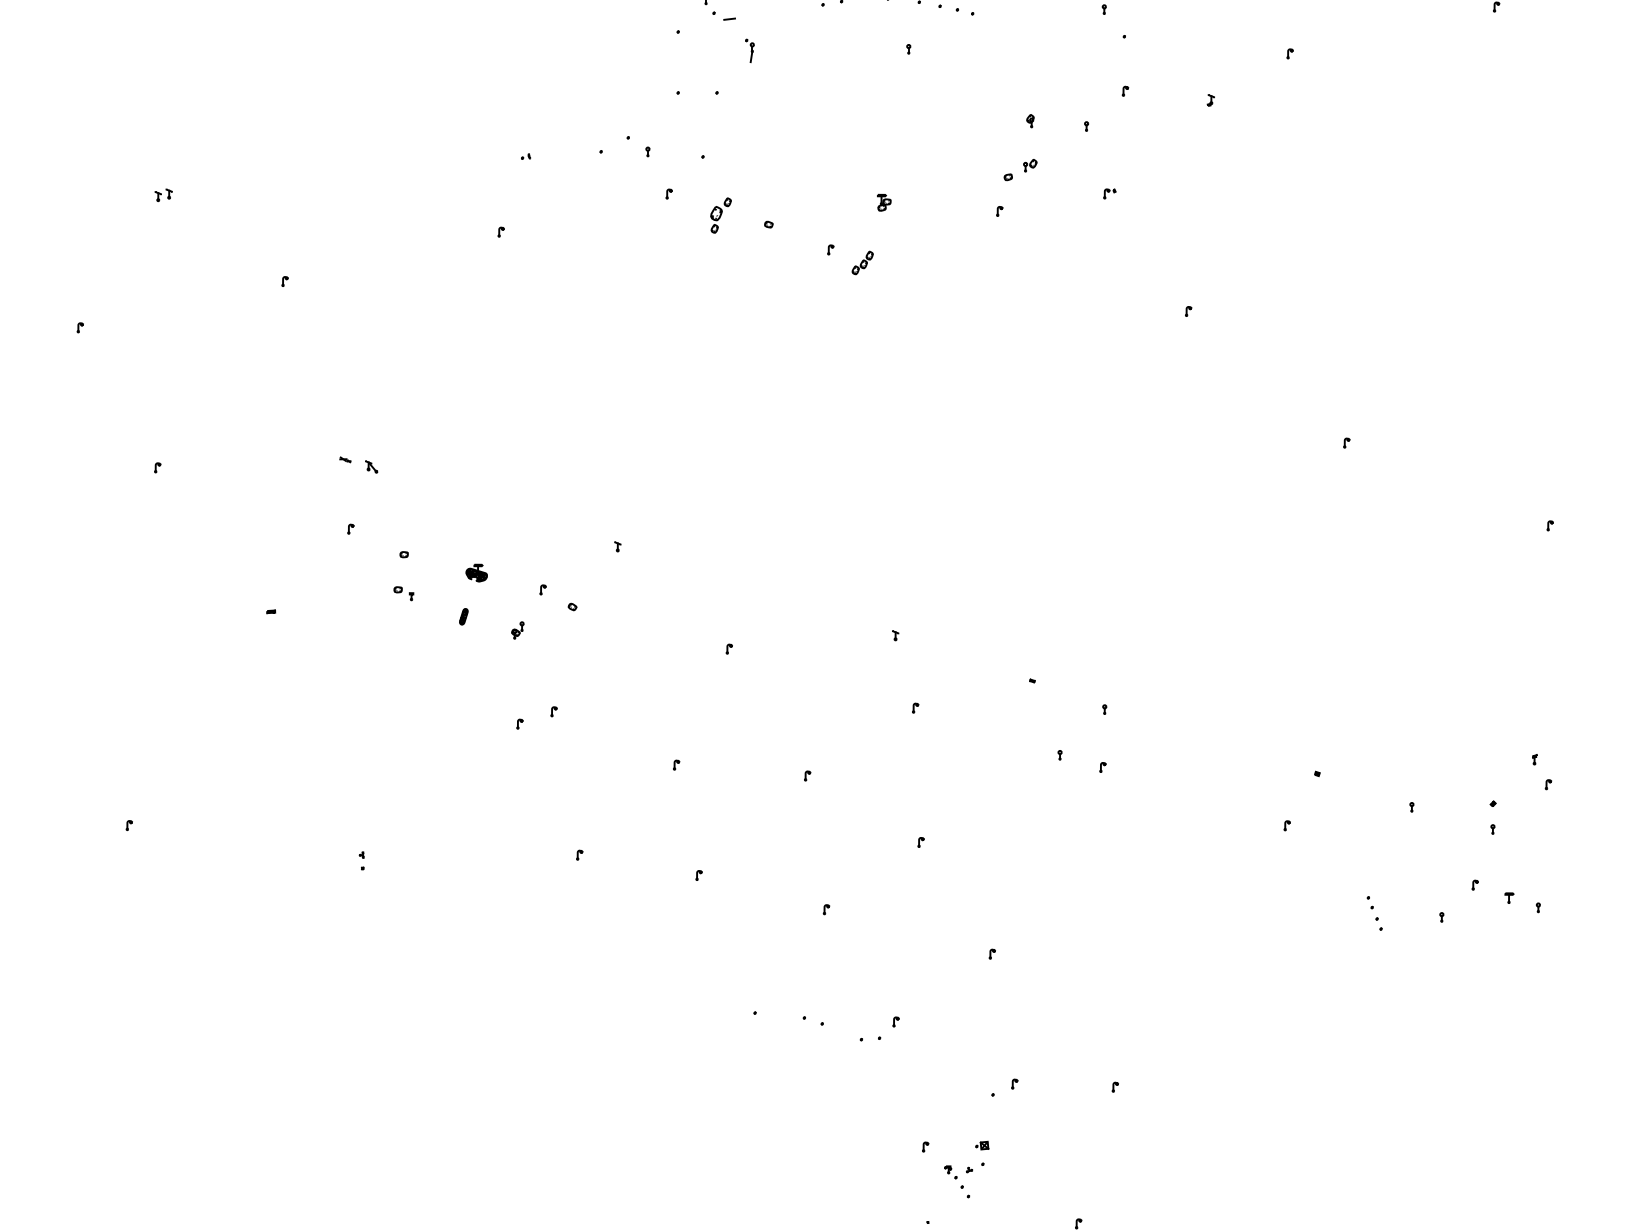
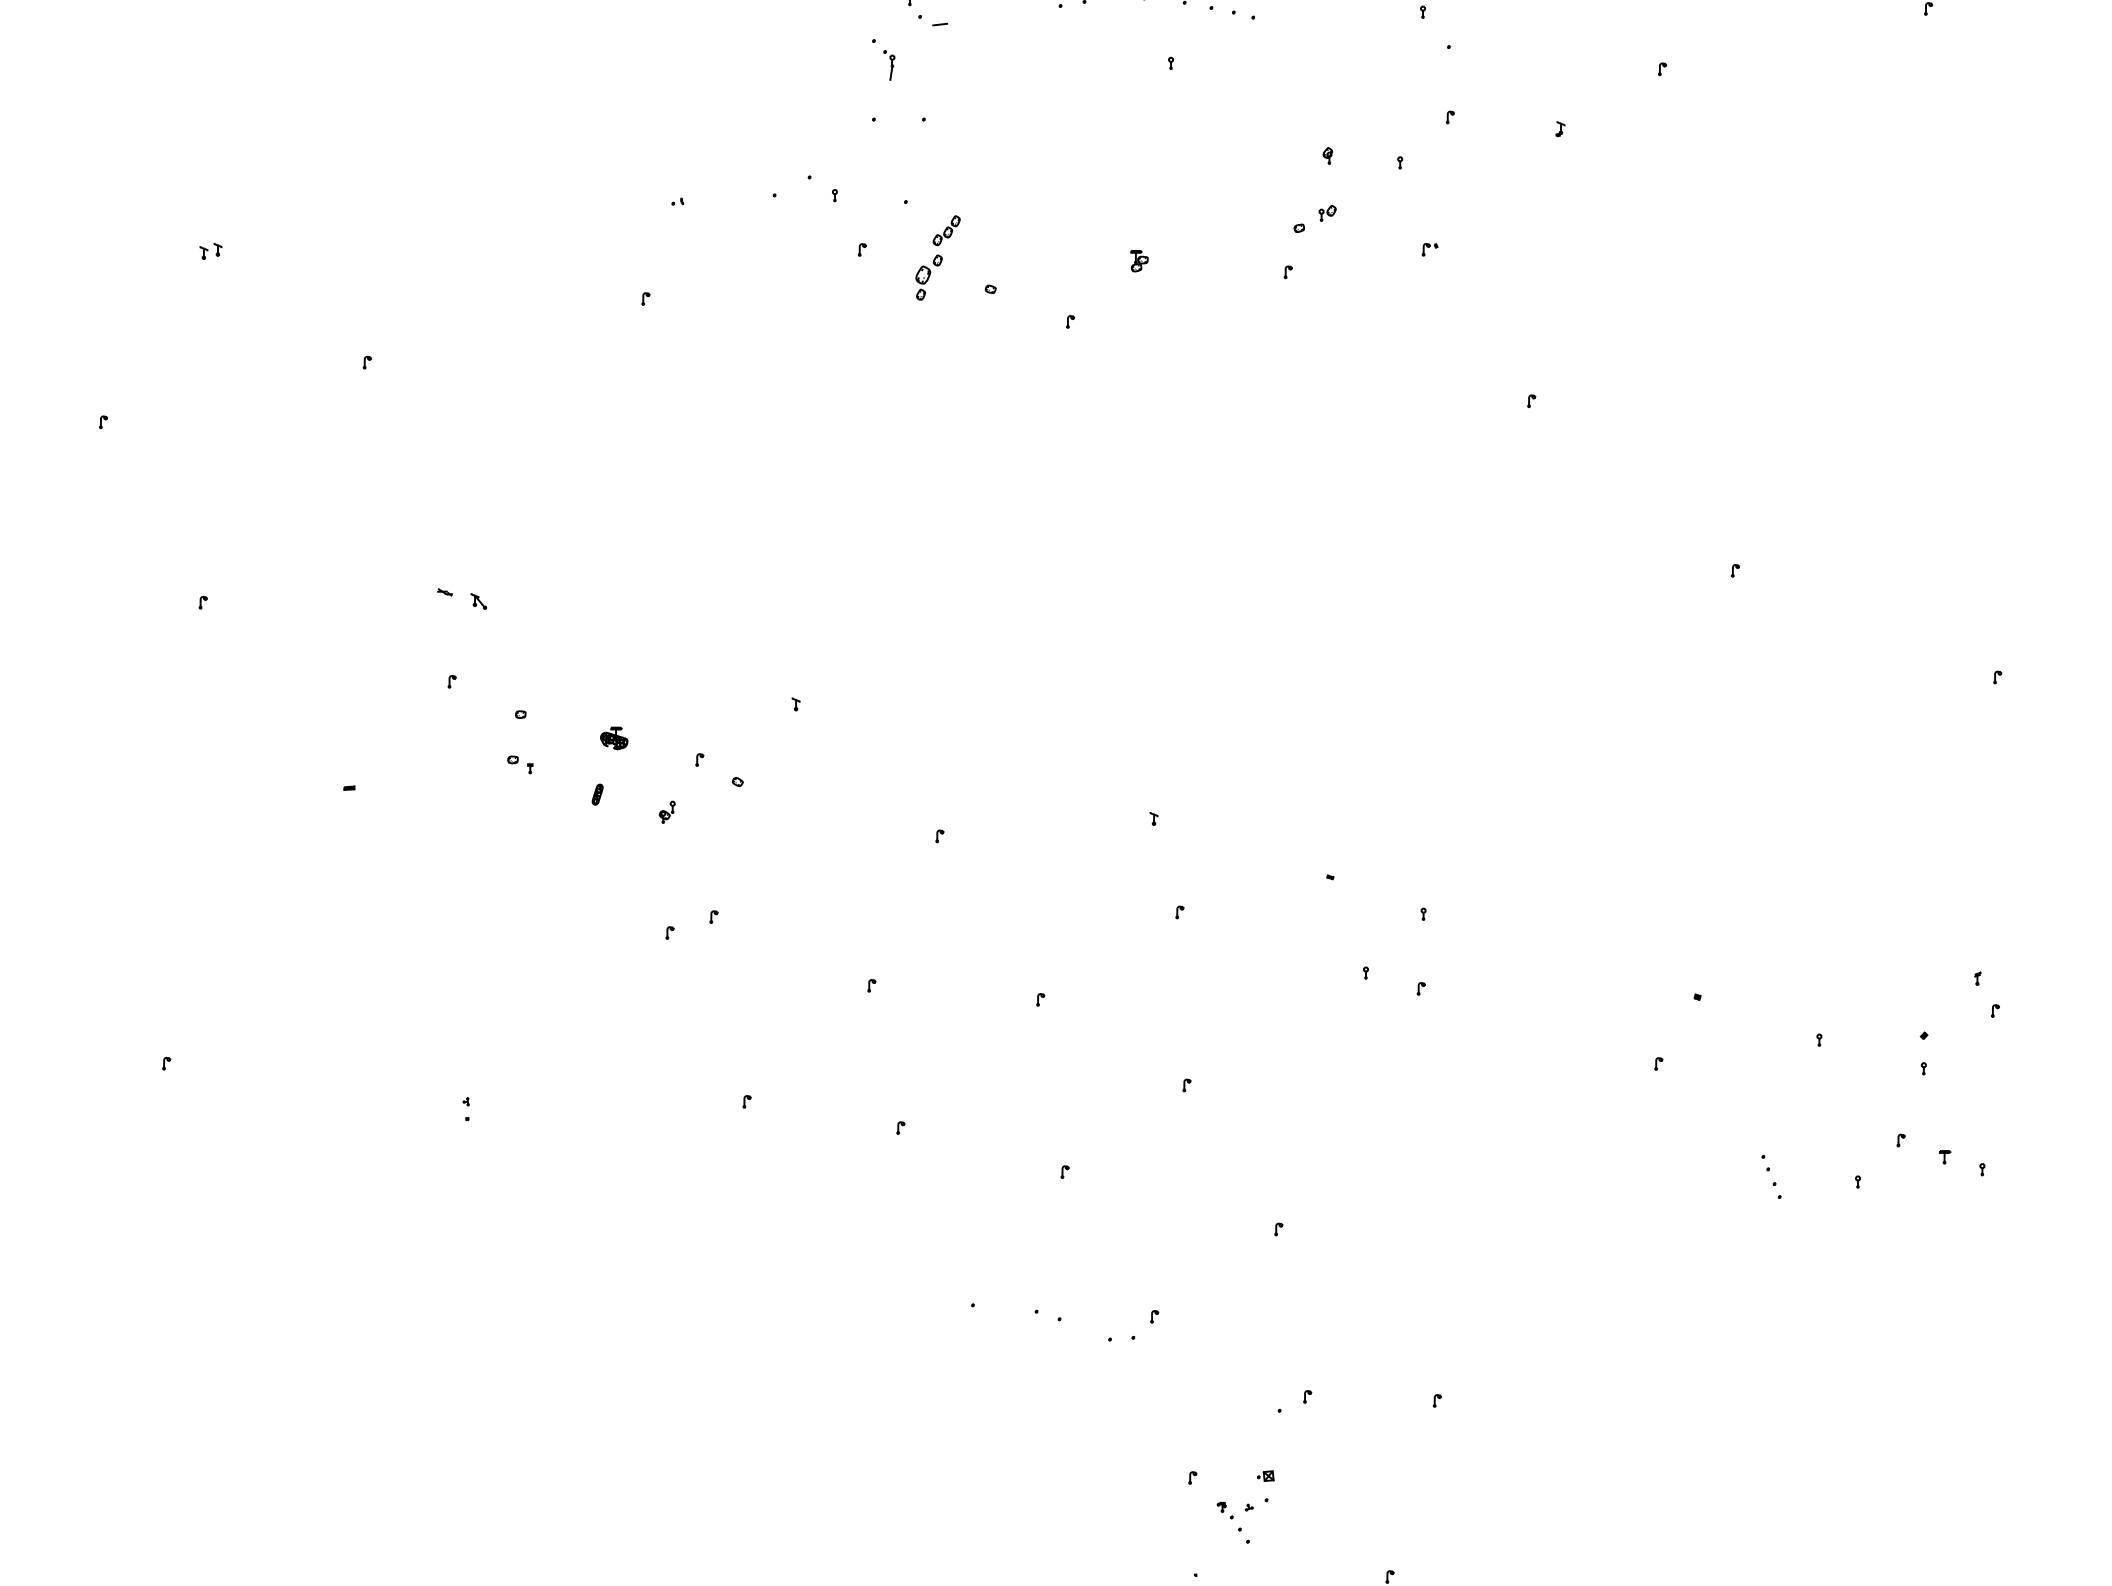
part: (750, 50) -> (889, 65), moved
part: (862, 262) -> (946, 230), moved

